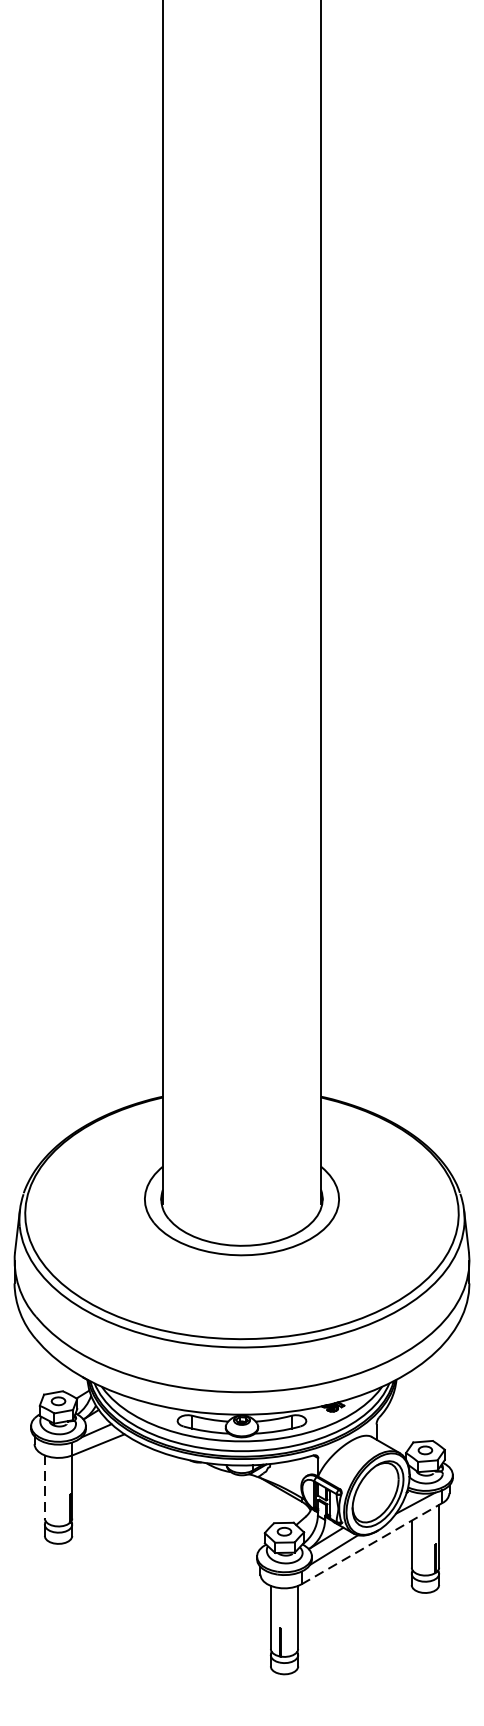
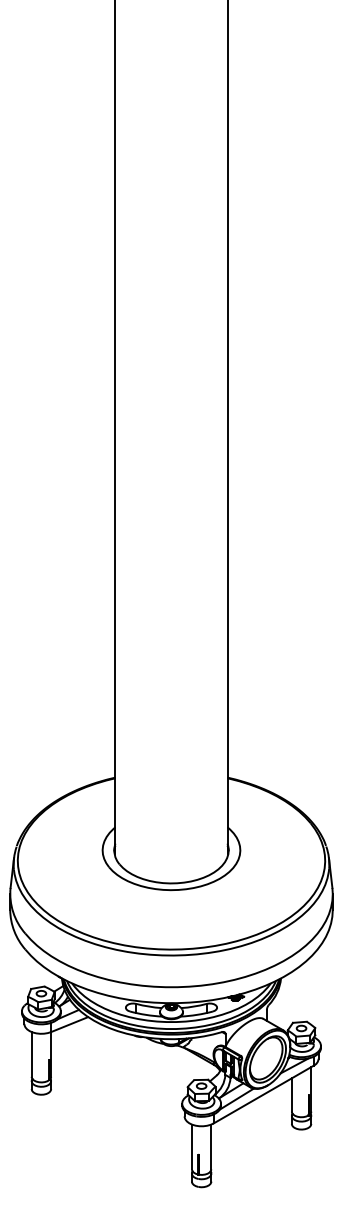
line: (44, 1487) -> (31, 1054), dashed -> solid
line: (371, 1543) -> (263, 1094), dashed -> solid

